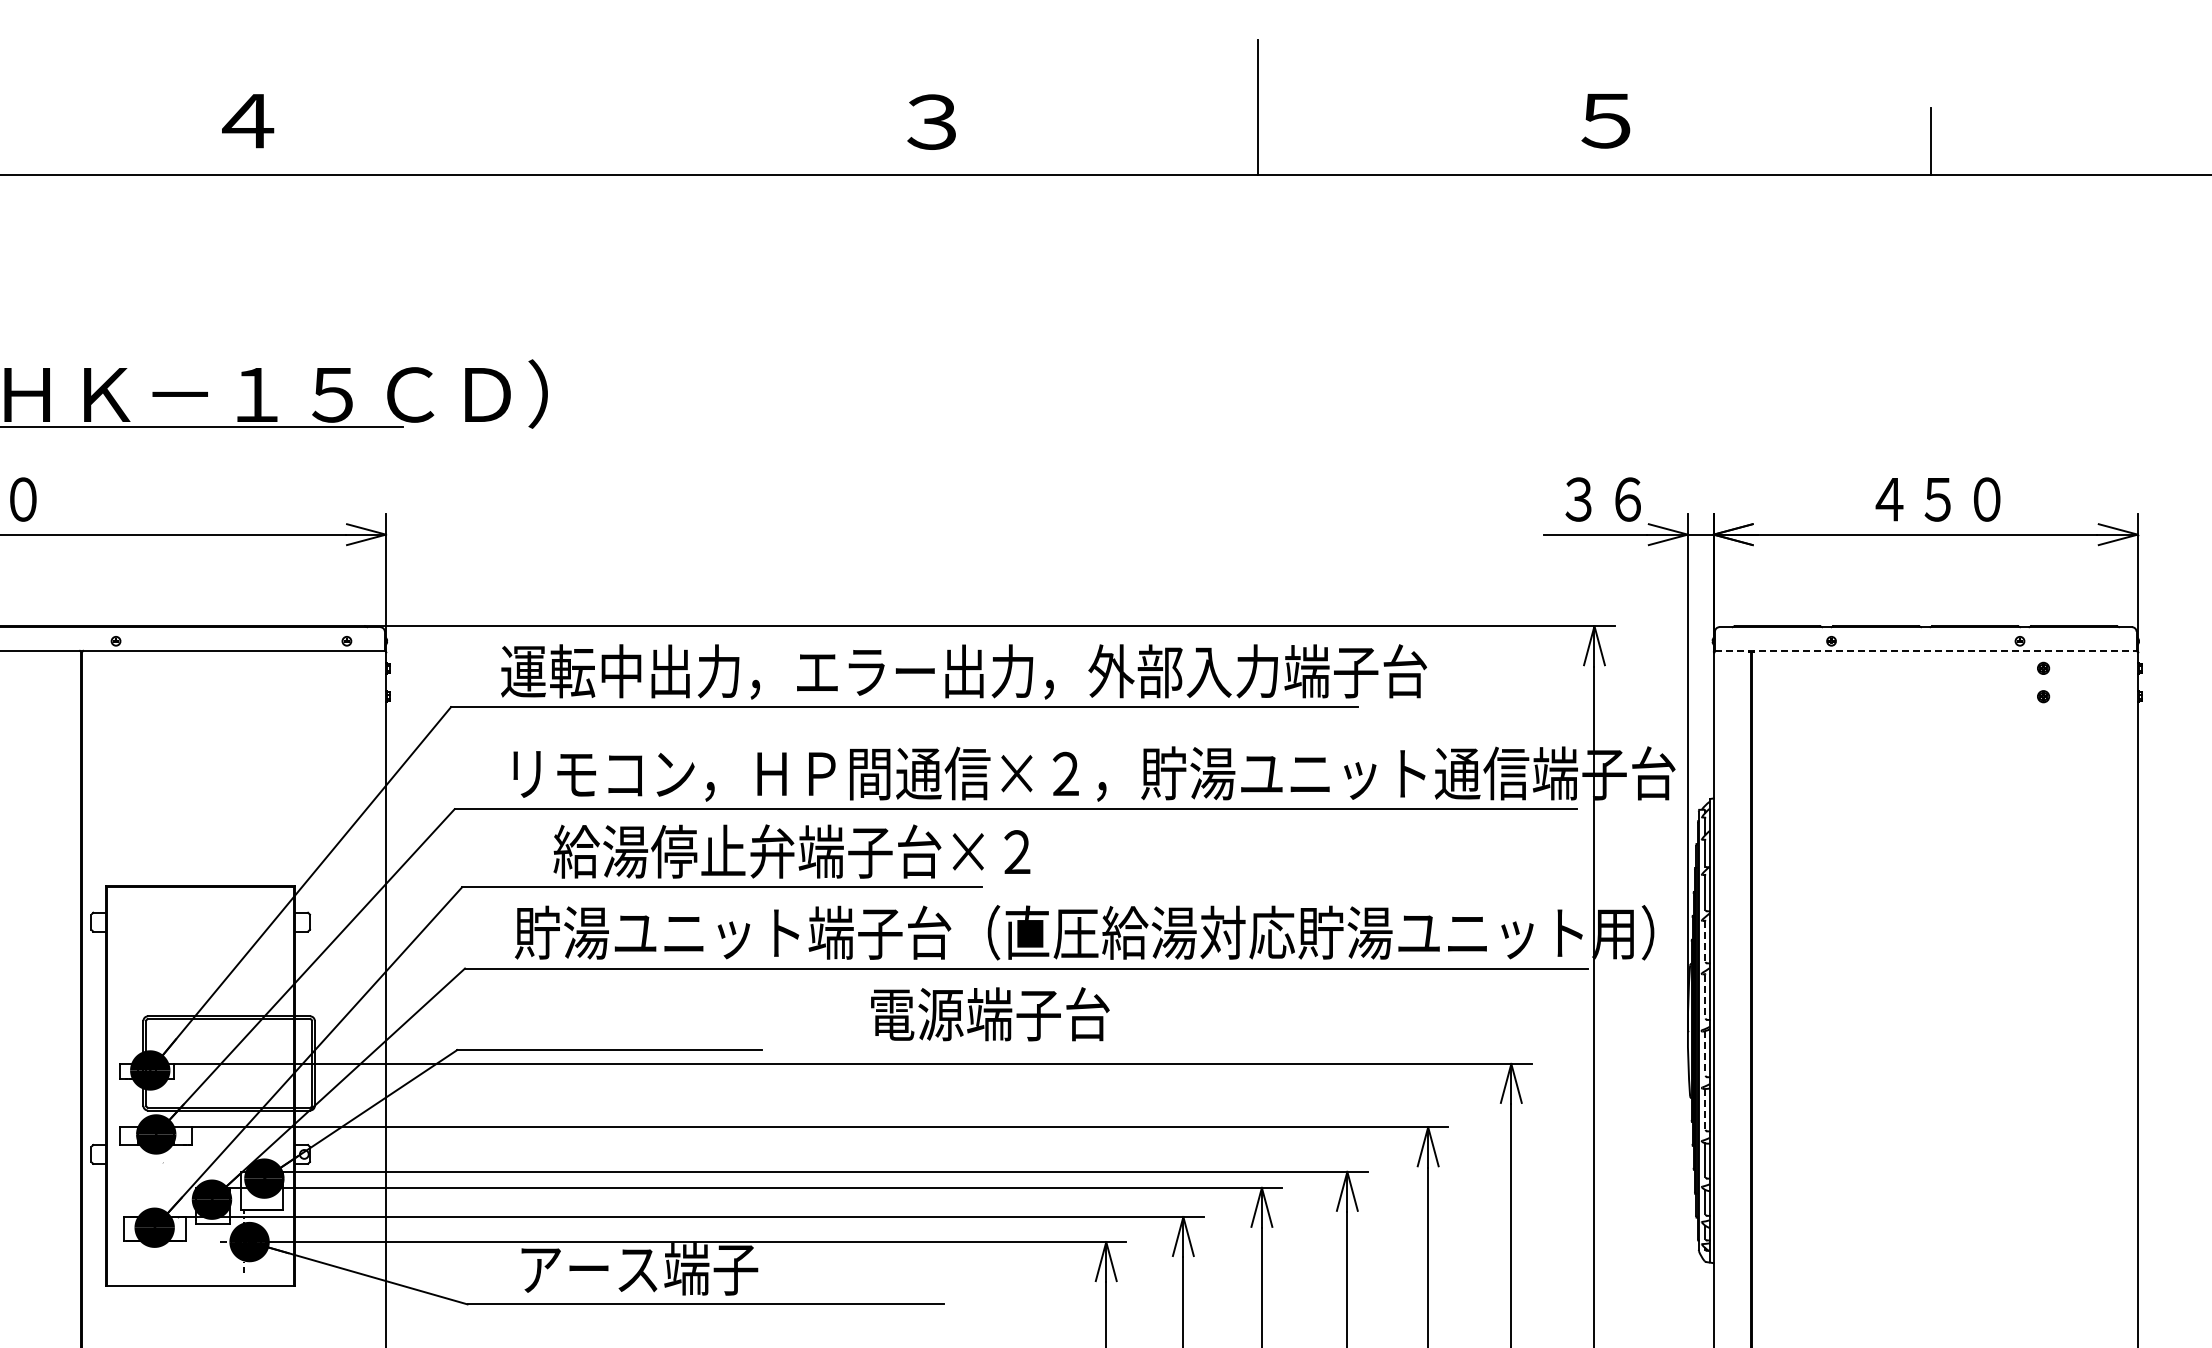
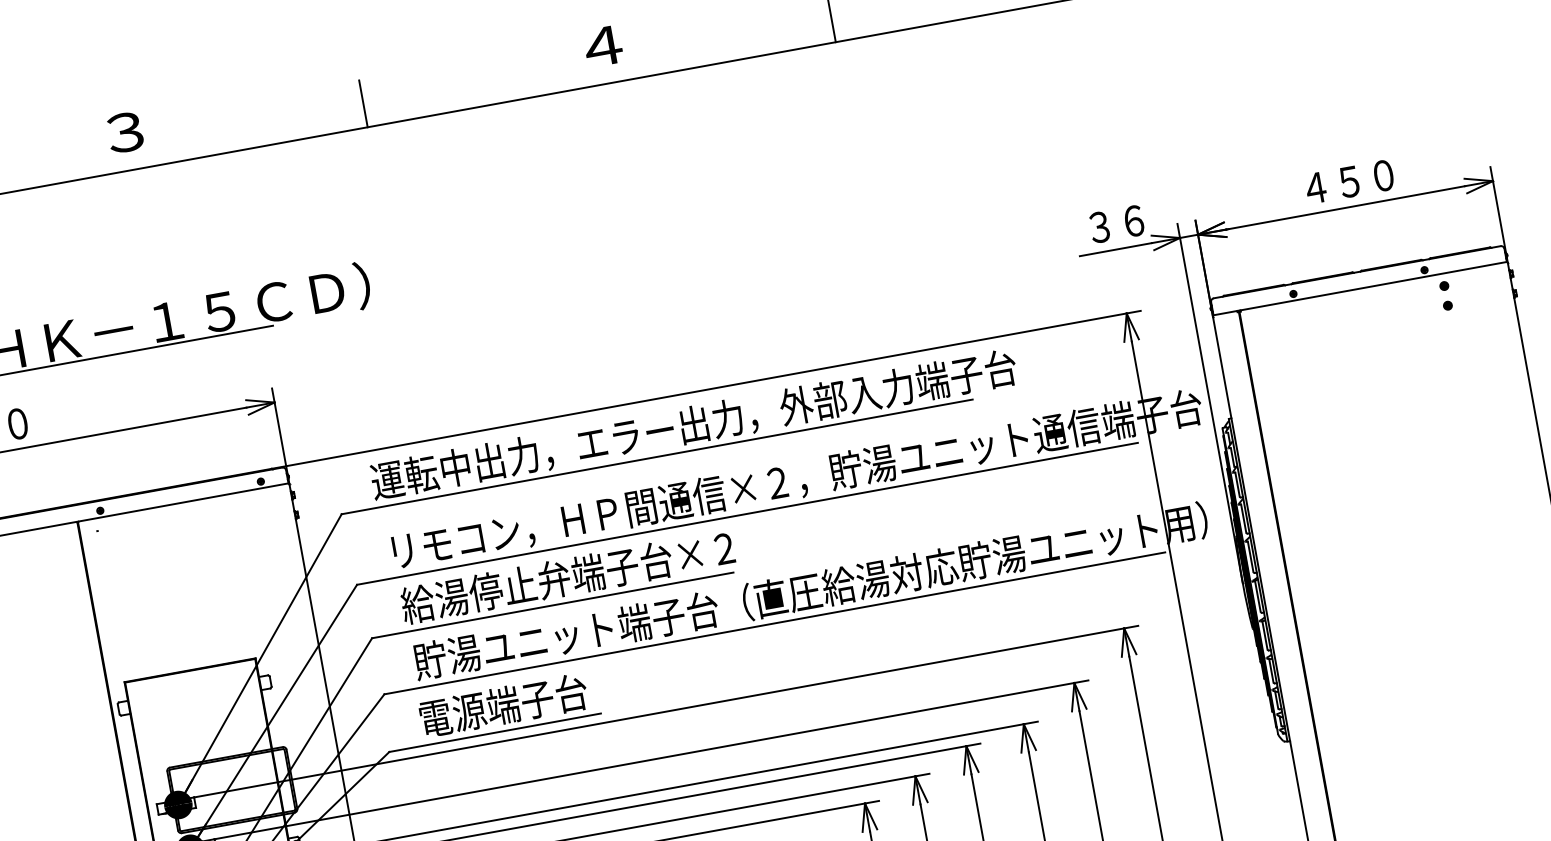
text: (247, 120) -> (125, 131), ４ -> ３
text: (933, 121) -> (603, 45), ３ -> ４
line: (585, 141) -> (363, 103), added
line: (1925, 650) -> (1359, 288), dashed -> solid
text: (791, 851) -> (567, 576), moved
line: (1705, 941) -> (1243, 518), dashed -> solid
line: (1705, 996) -> (1250, 556), dashed -> solid
text: (990, 1014) -> (503, 705), moved
line: (1705, 1053) -> (1257, 596), dashed -> solid
line: (1705, 1109) -> (1264, 635), dashed -> solid

